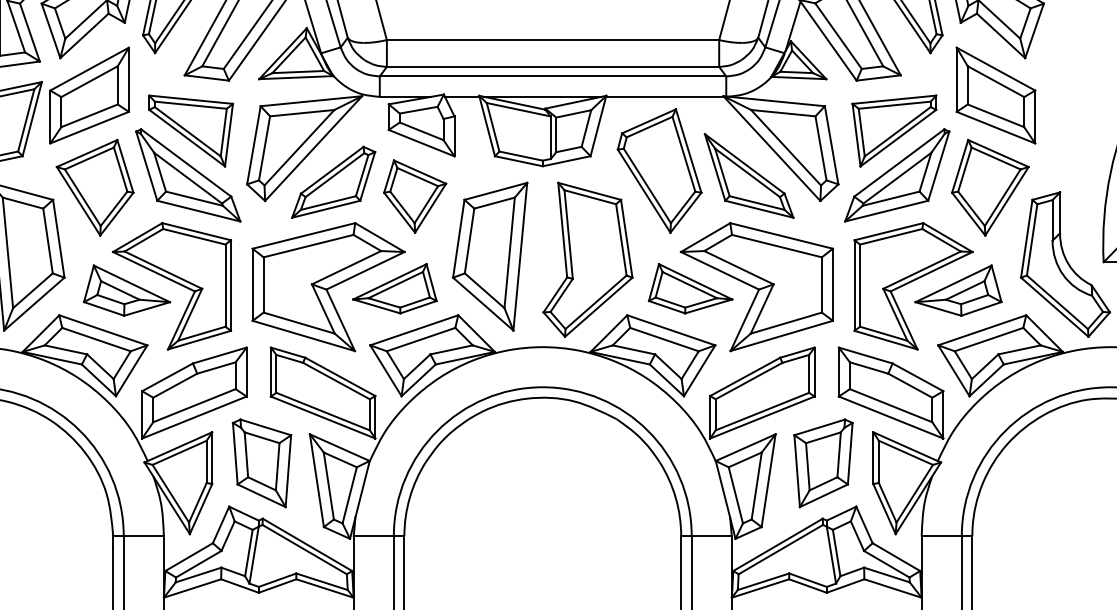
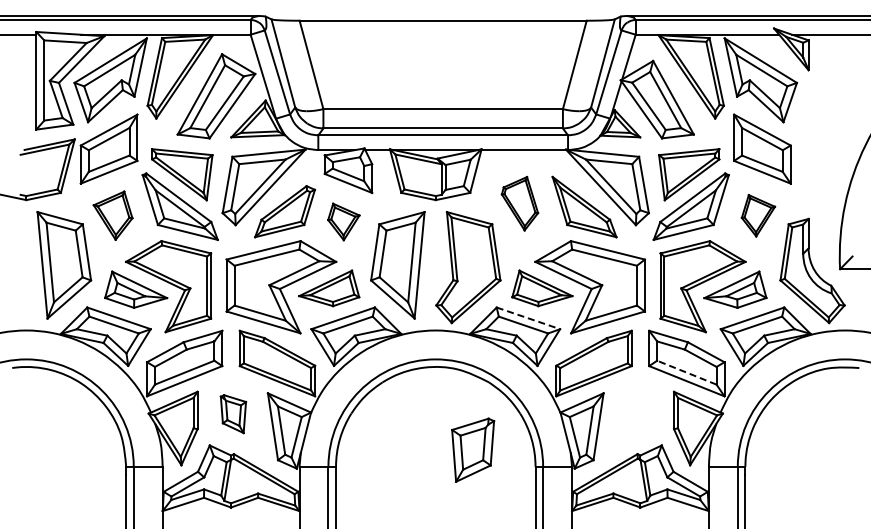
part: (658, 170) -> (519, 203), size x0.6
part: (94, 187) -> (112, 215), size x0.7
part: (990, 187) -> (758, 215), size x0.6
part: (414, 195) -> (343, 221), size x0.7
line: (671, 330) -> (528, 318), solid -> dashed
line: (890, 405) -> (686, 372), solid -> dashed
part: (262, 462) -> (233, 413), size x0.6
part: (824, 462) -> (473, 449), moved

